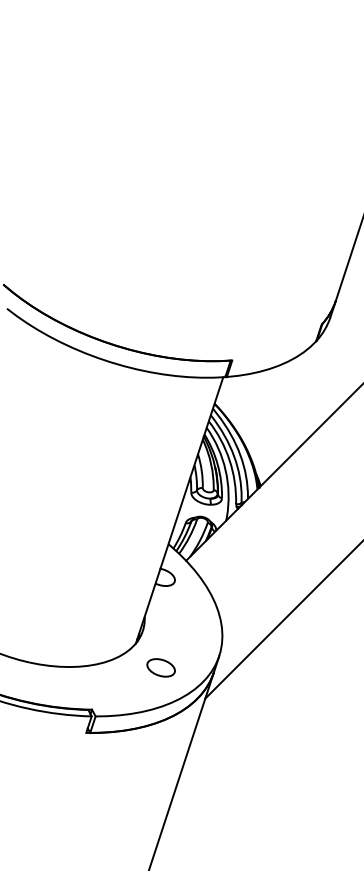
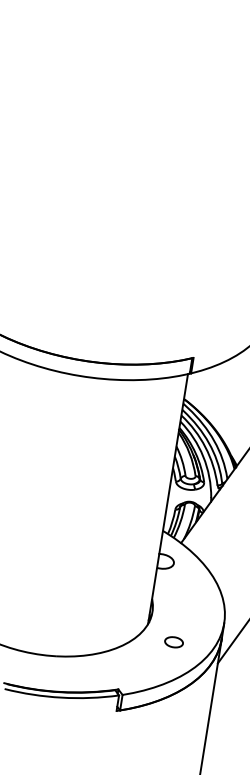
part: (160, 667) -> (173, 642), size x0.7

